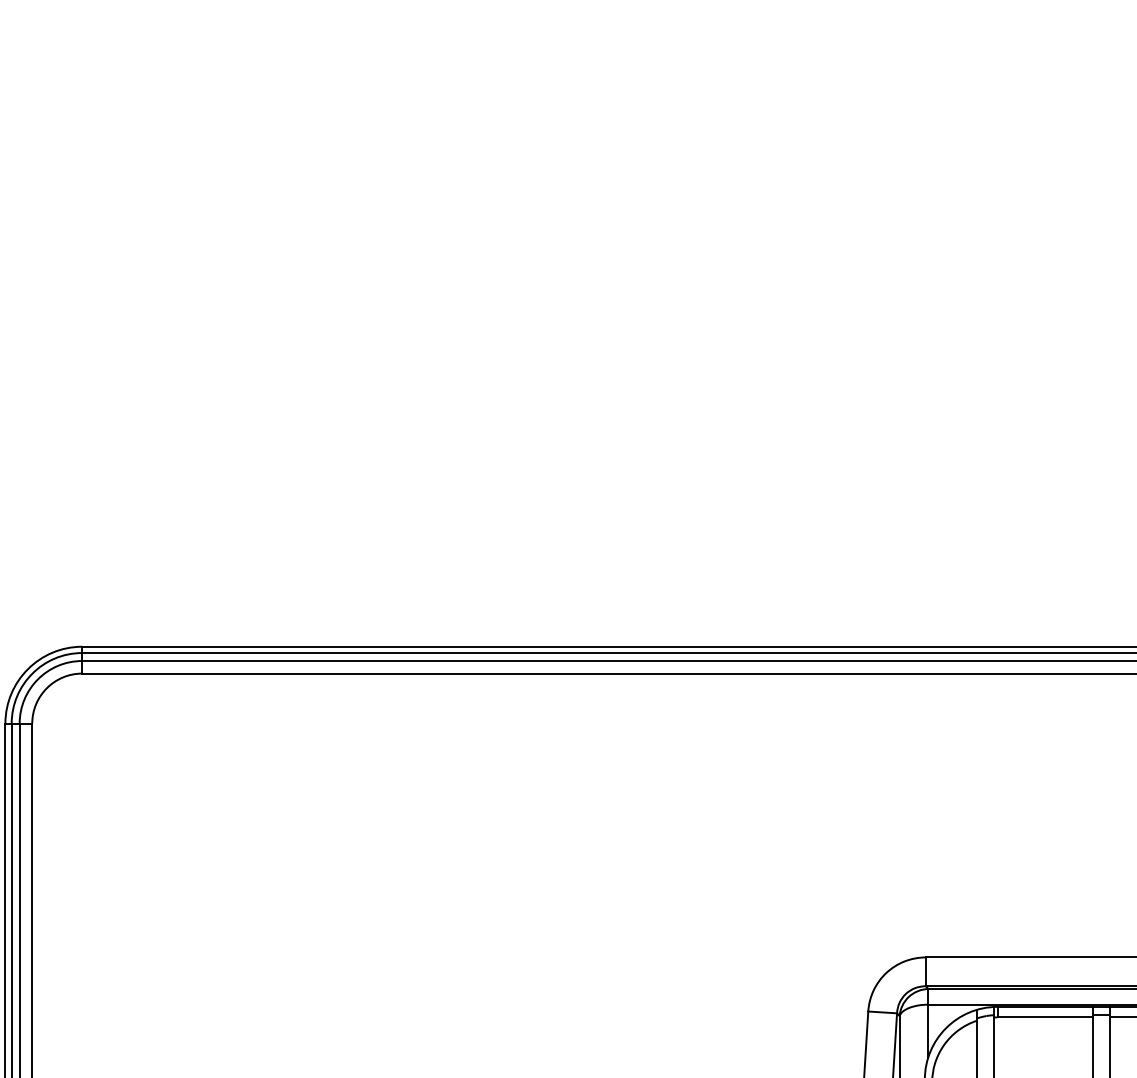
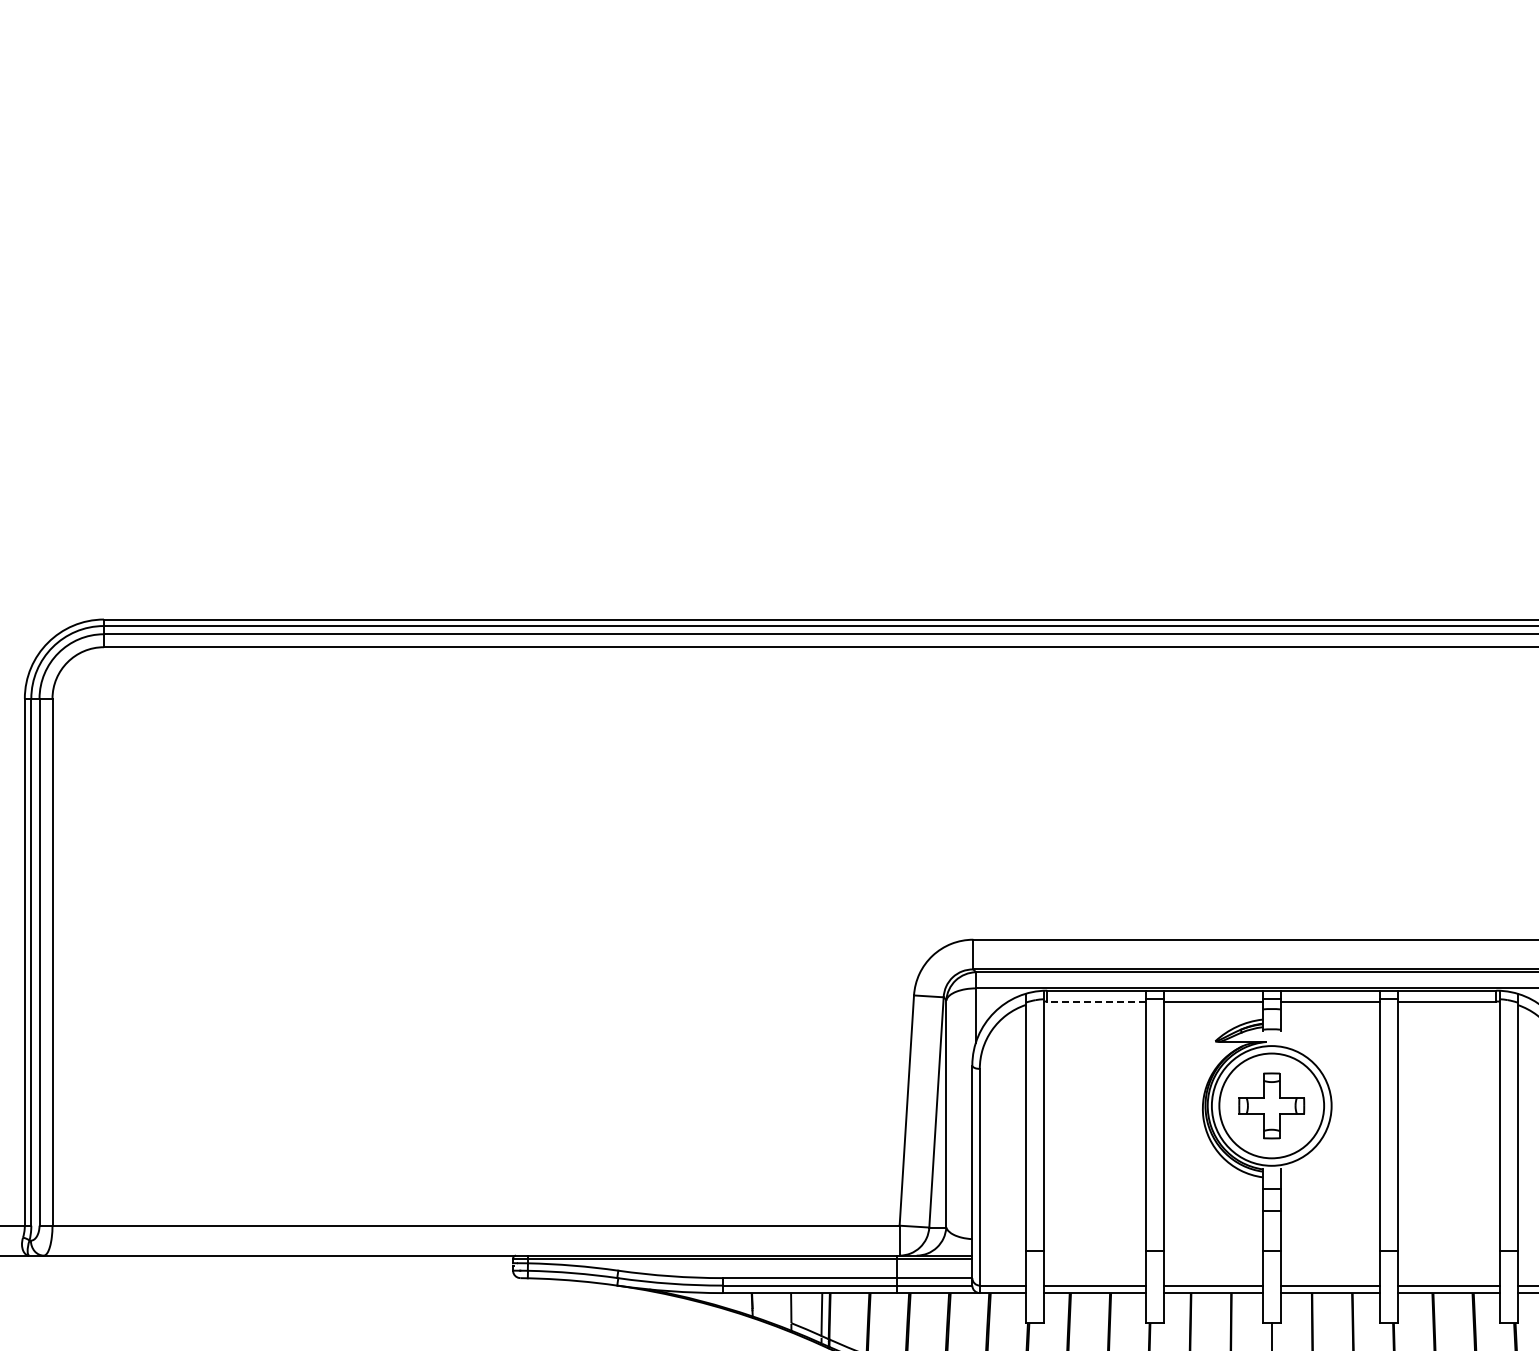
line: (1044, 1017) -> (1095, 1001), solid -> dashed

